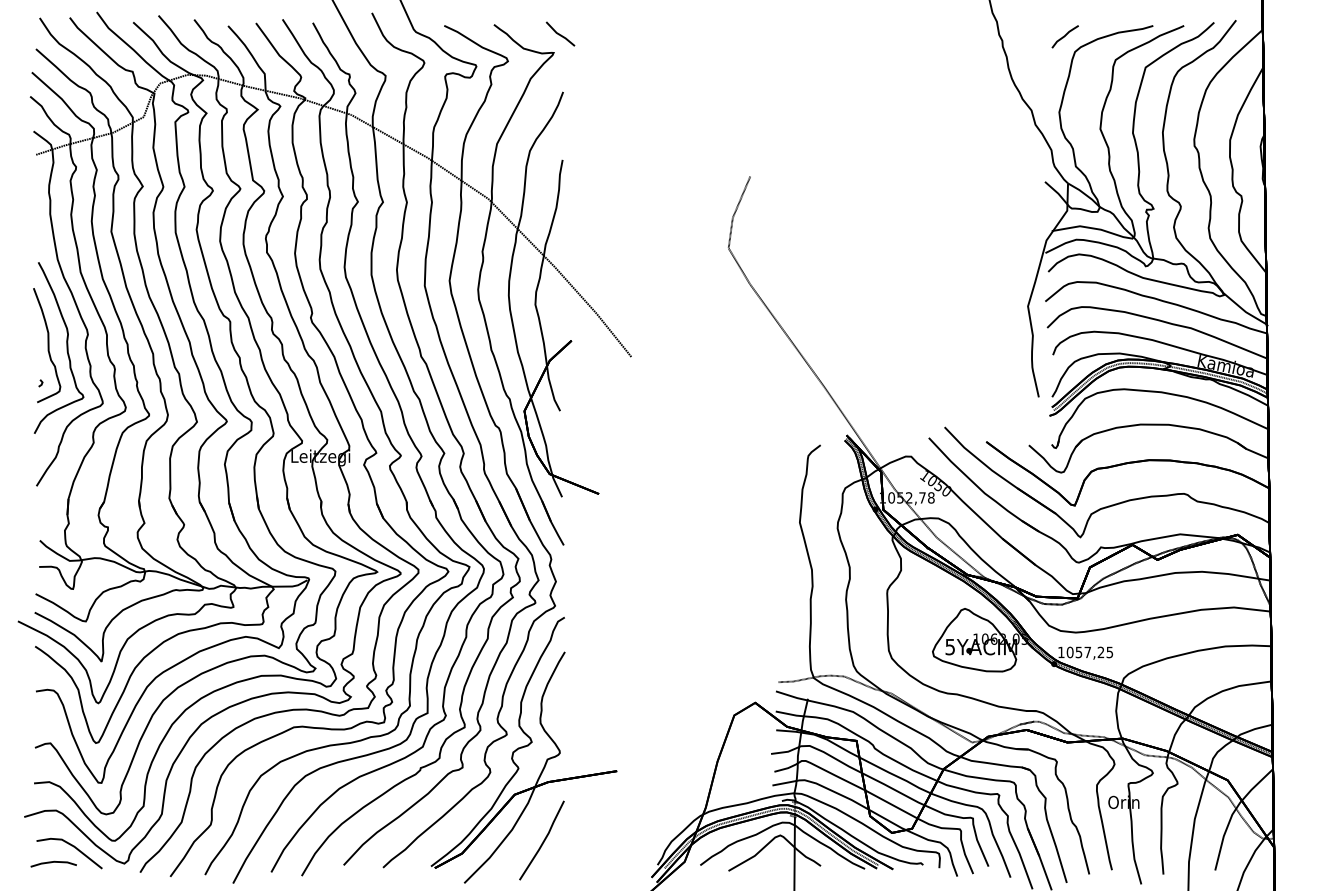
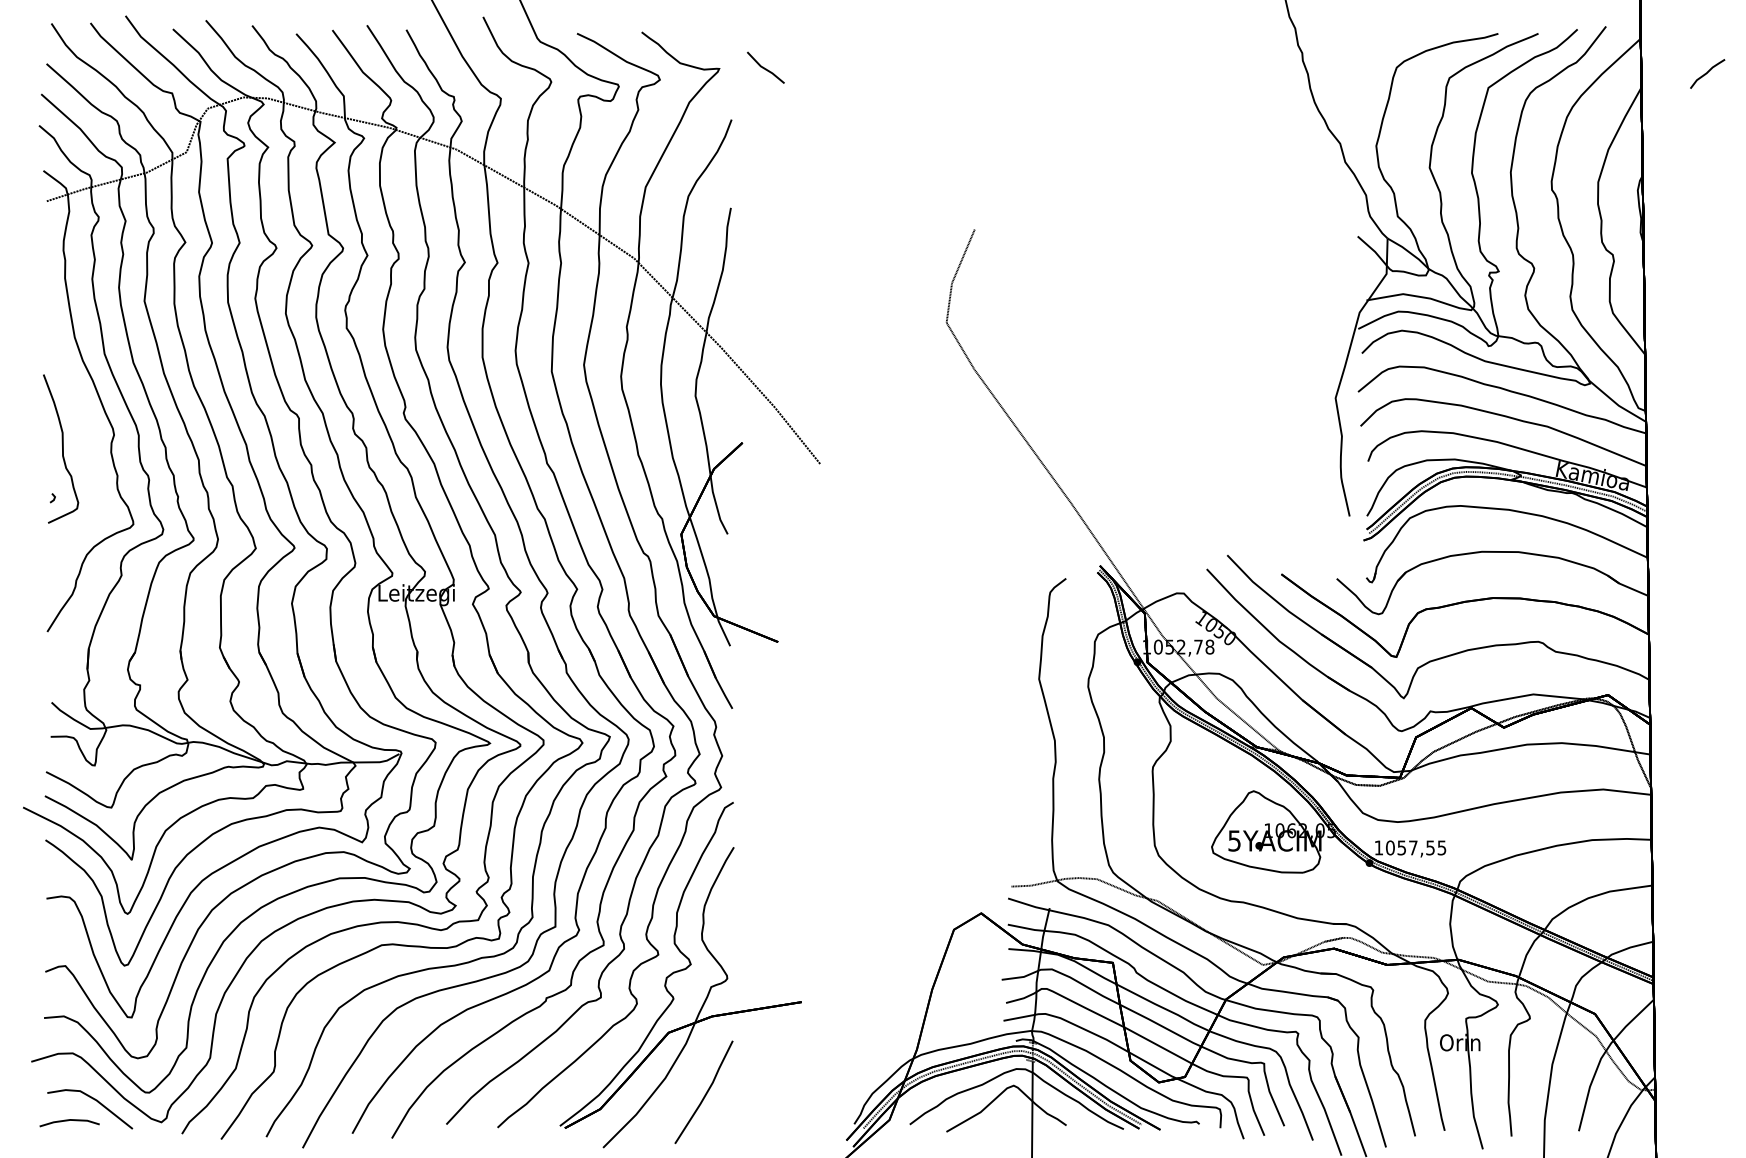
line: (559, 33) -> (764, 67), moved
curve: (1064, 36) -> (1706, 73), moved
part: (66, 347) -> (86, 451), removed
text: (1100, 652) -> (1429, 847), 1057,25 -> 1057,55

